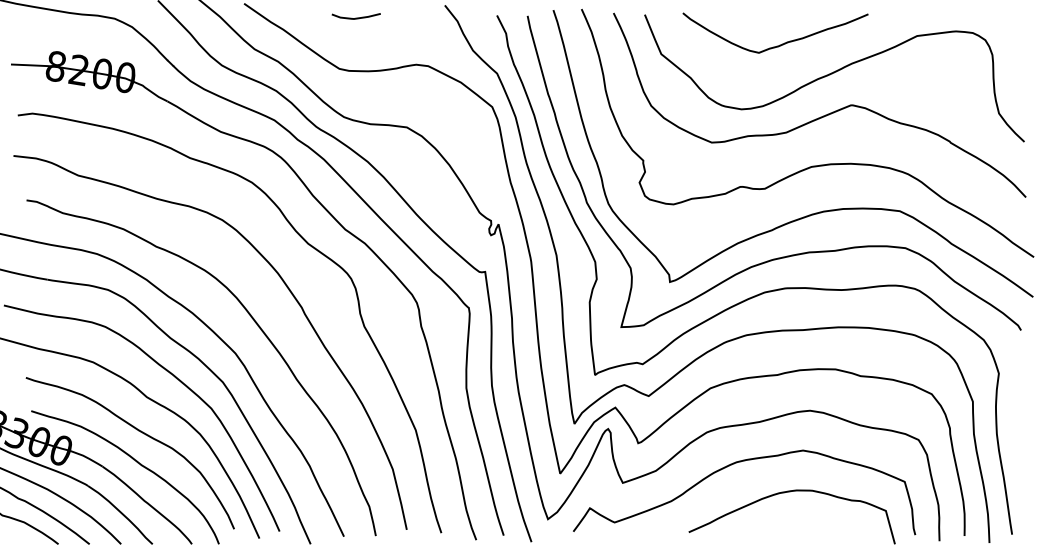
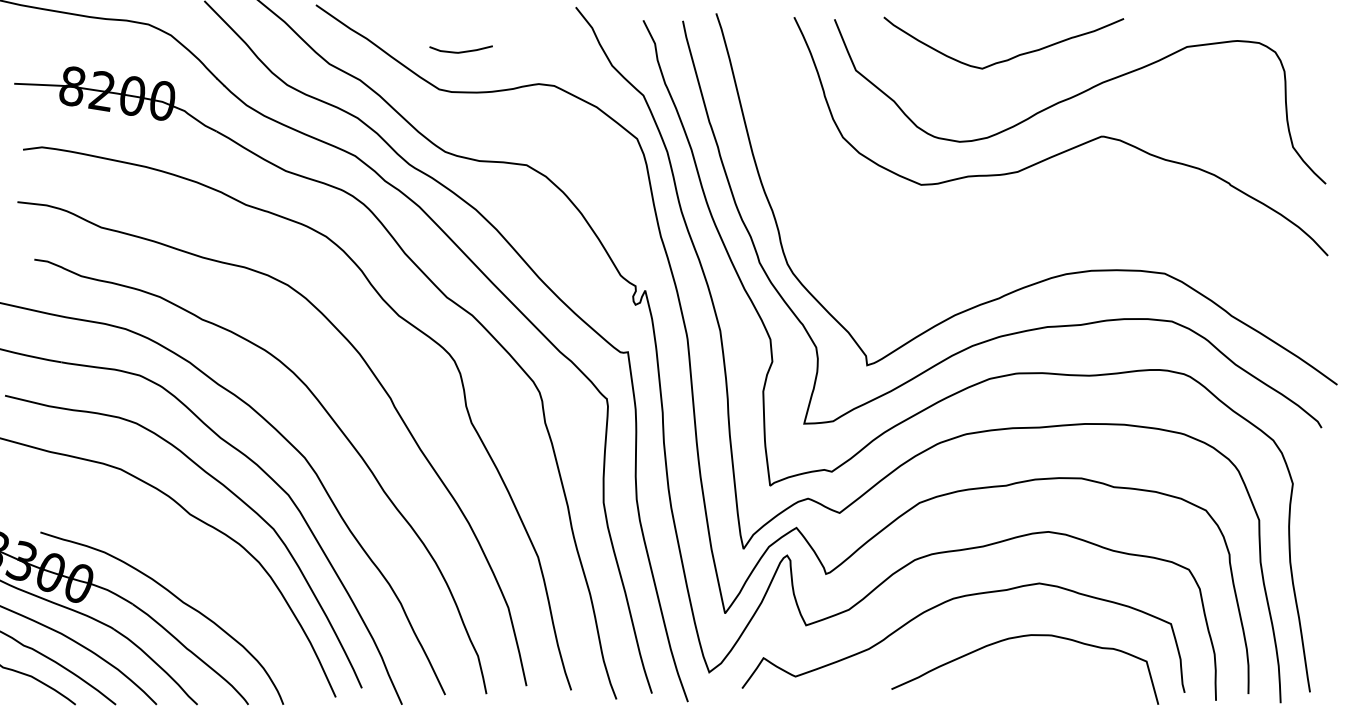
curve: (355, 17) -> (460, 51), moved
curve: (814, 165) -> (1054, 214), removed
curve: (142, 433) -> (184, 561), removed

